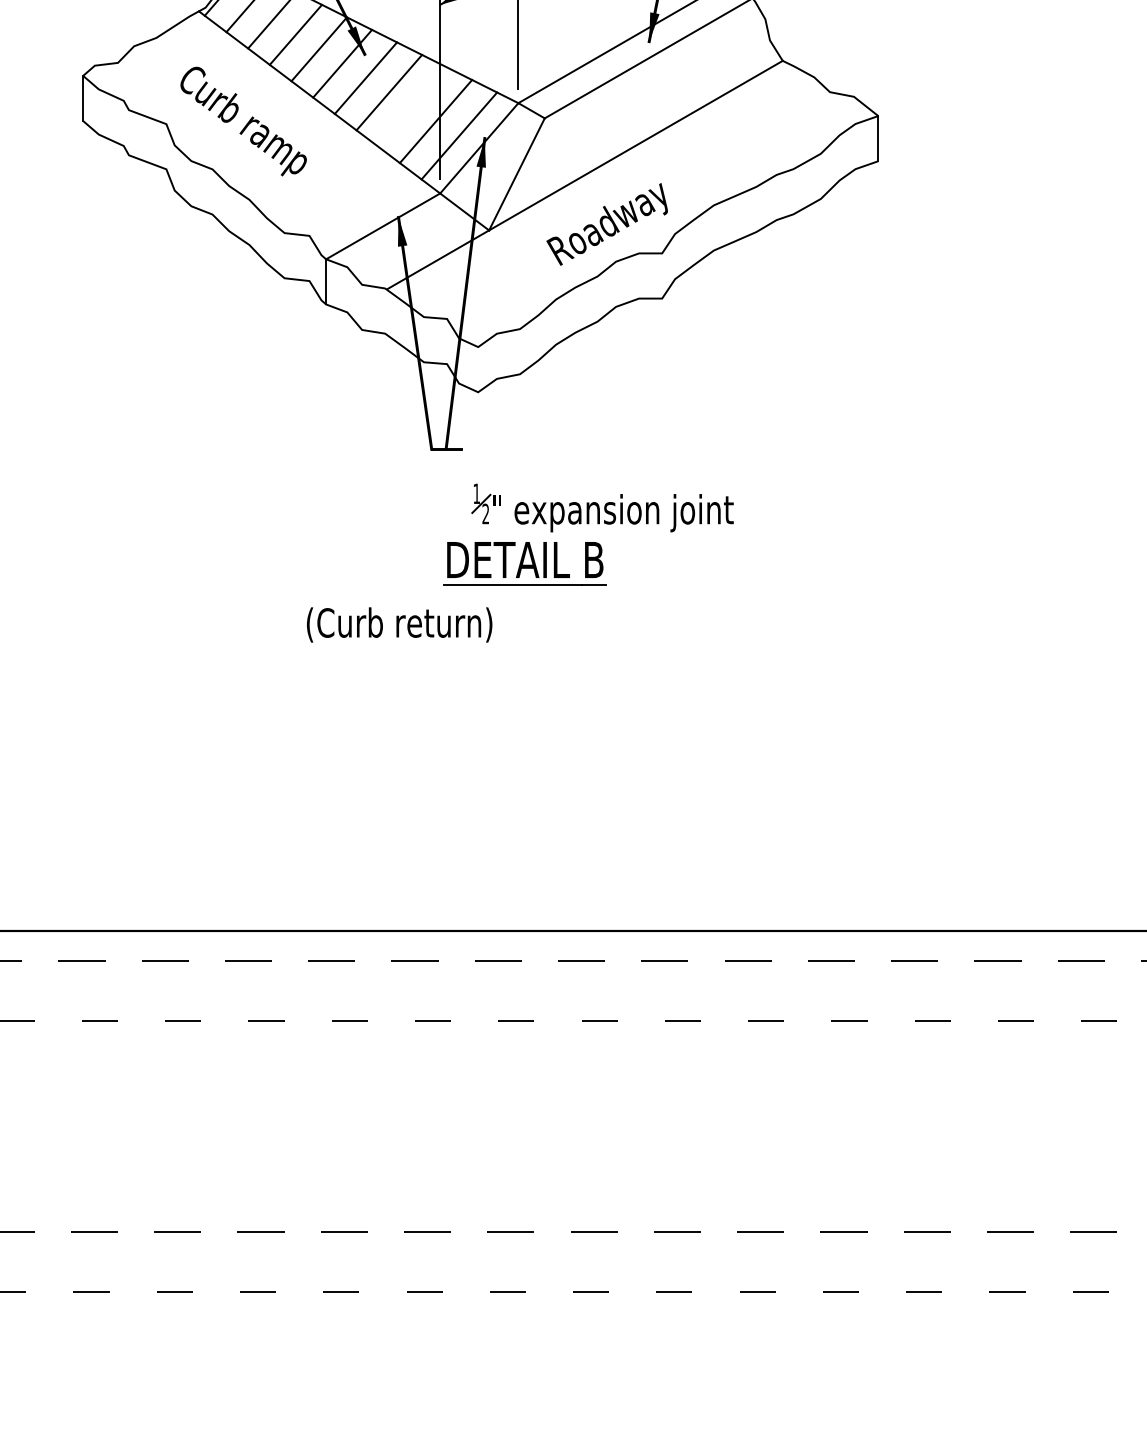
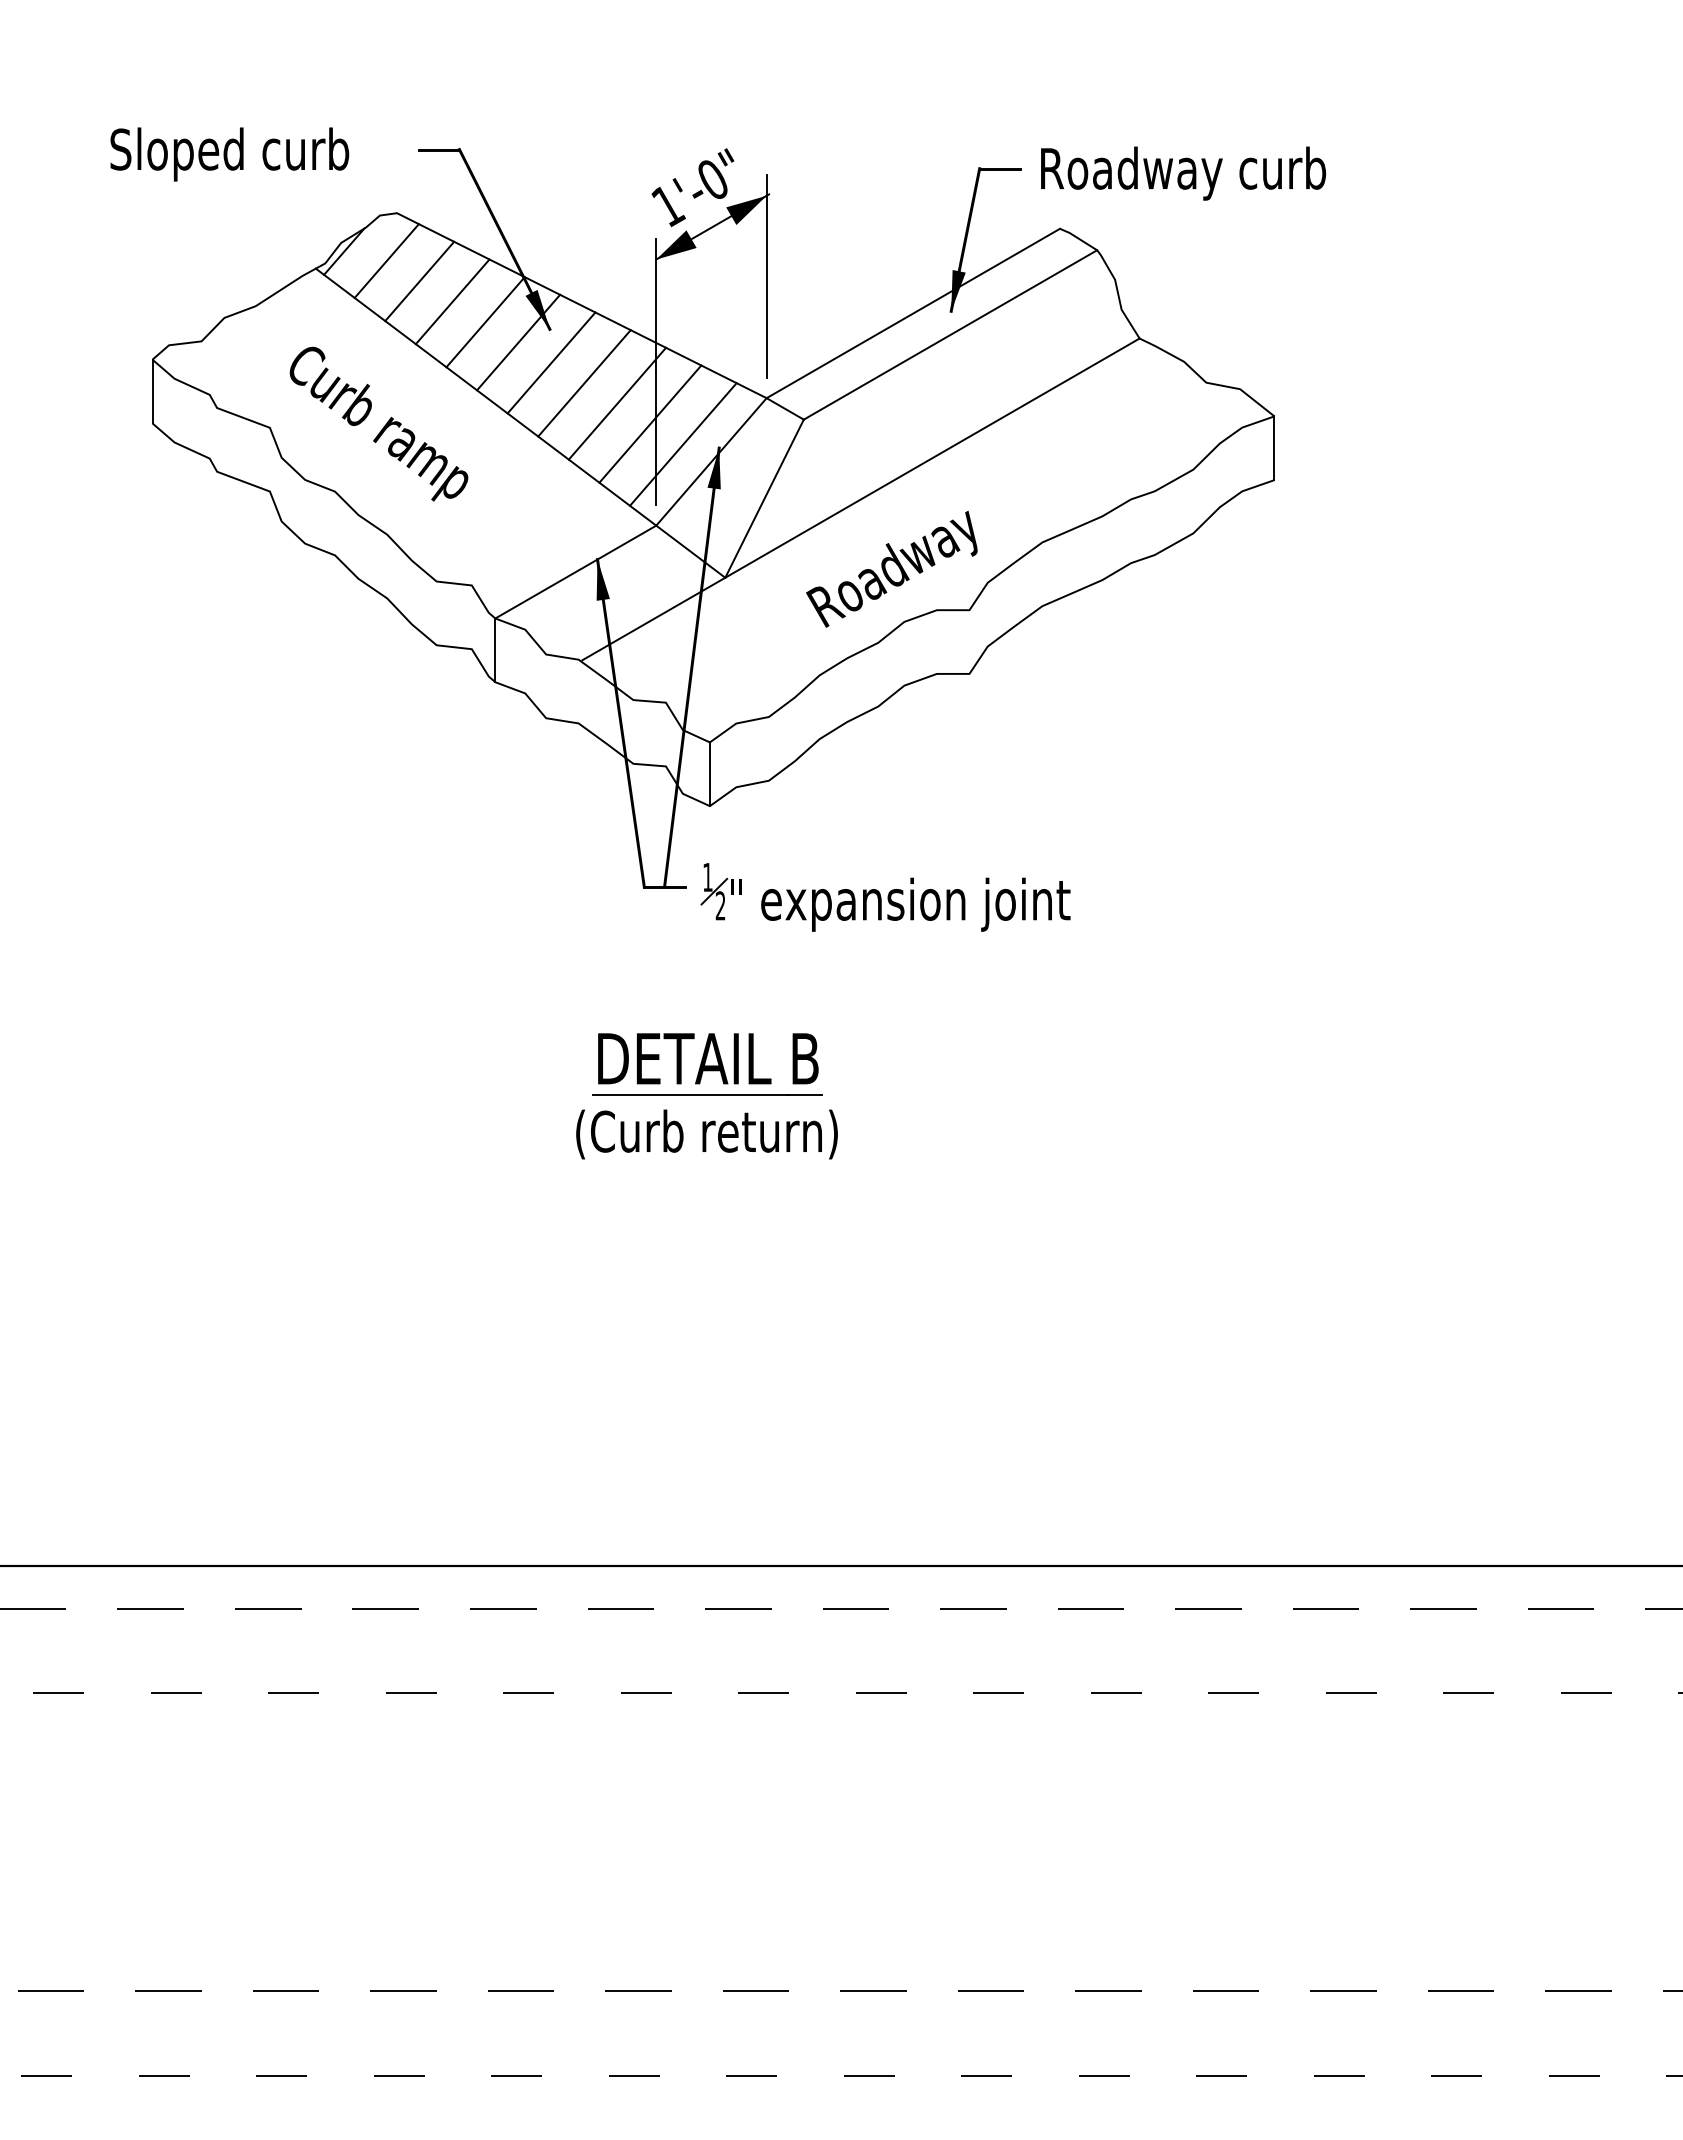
line: (412, 106) -> (617, 403), added
line: (477, 369) -> (709, 774), added
part: (602, 508) -> (885, 897), moved
part: (524, 564) -> (707, 1064), moved
text: (399, 624) -> (706, 1134), moved

